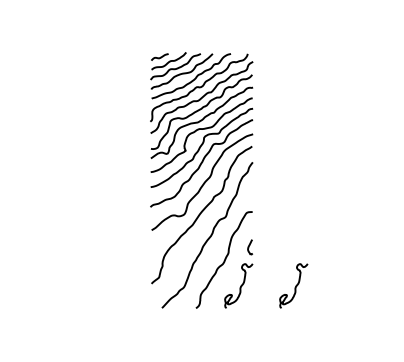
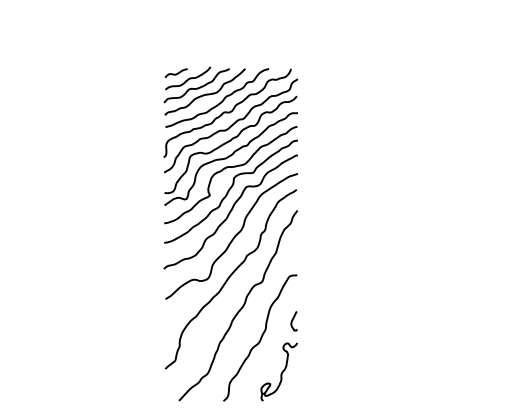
curve: (295, 285) -> (353, 371), removed

